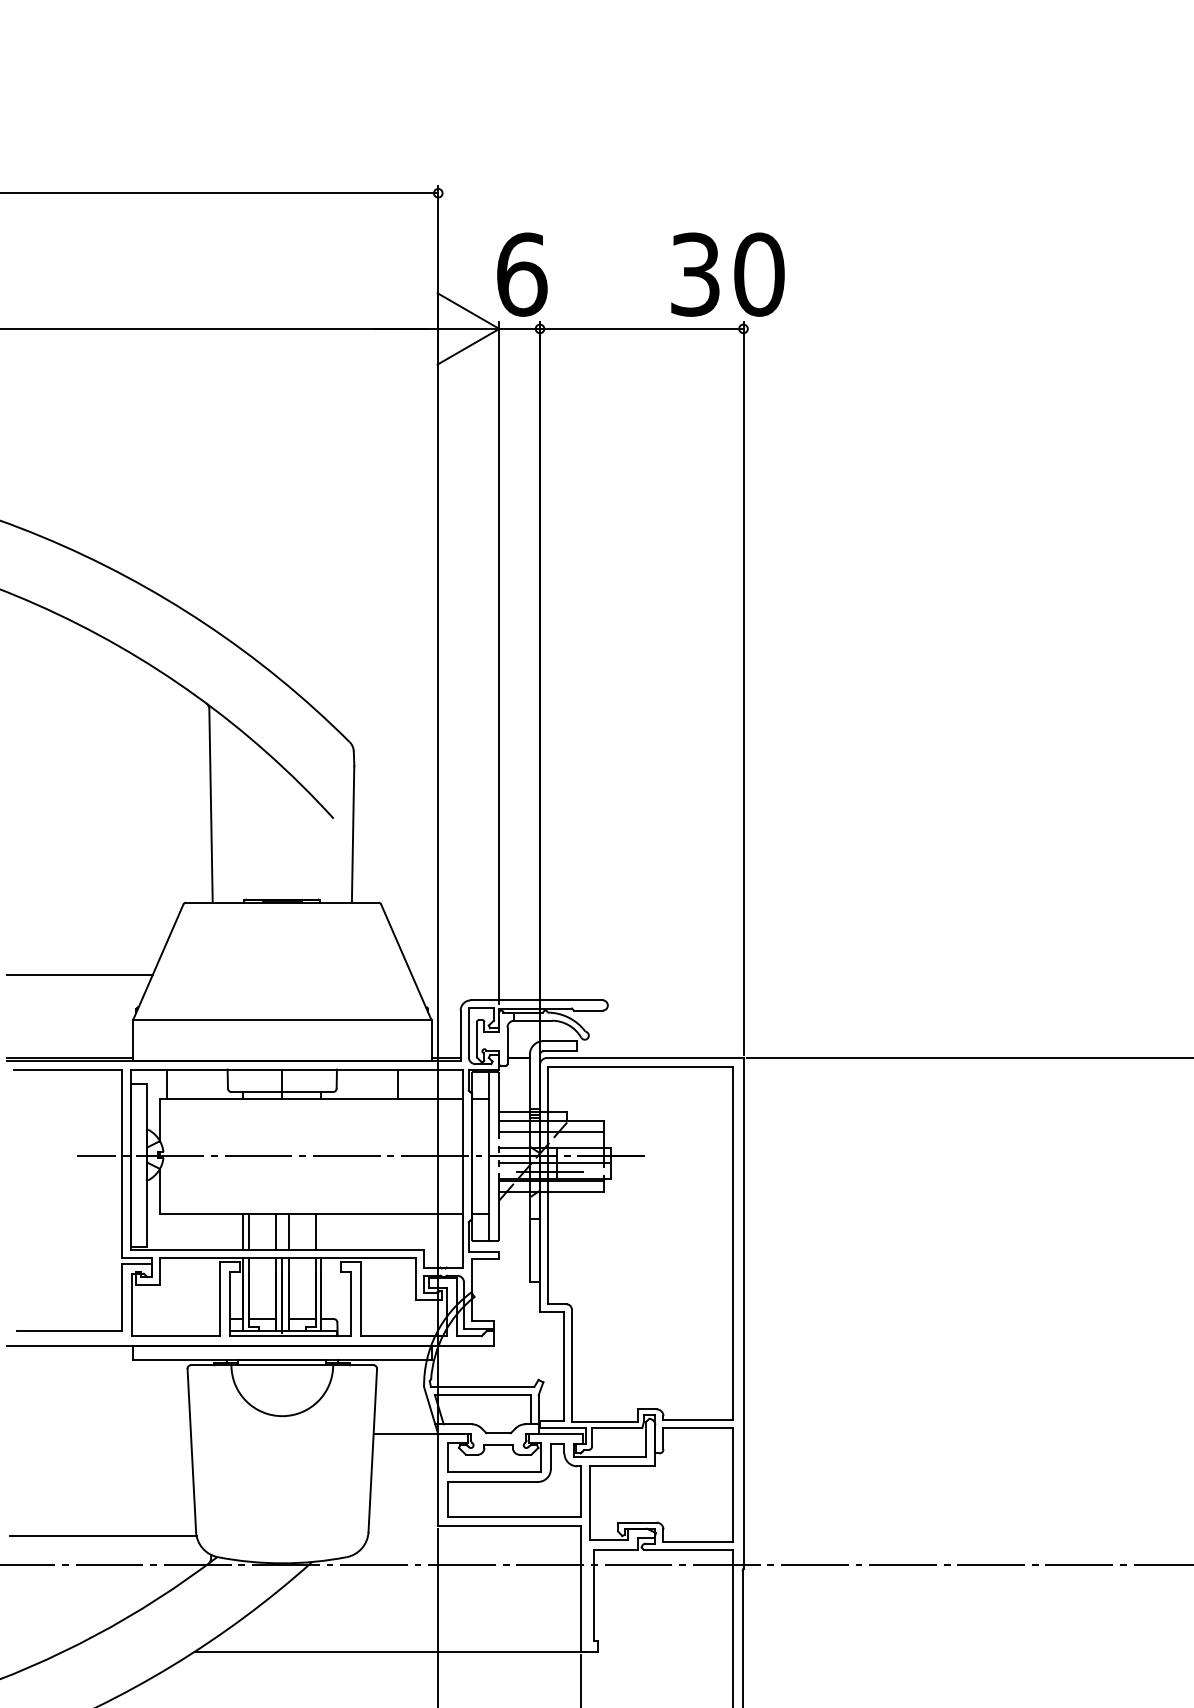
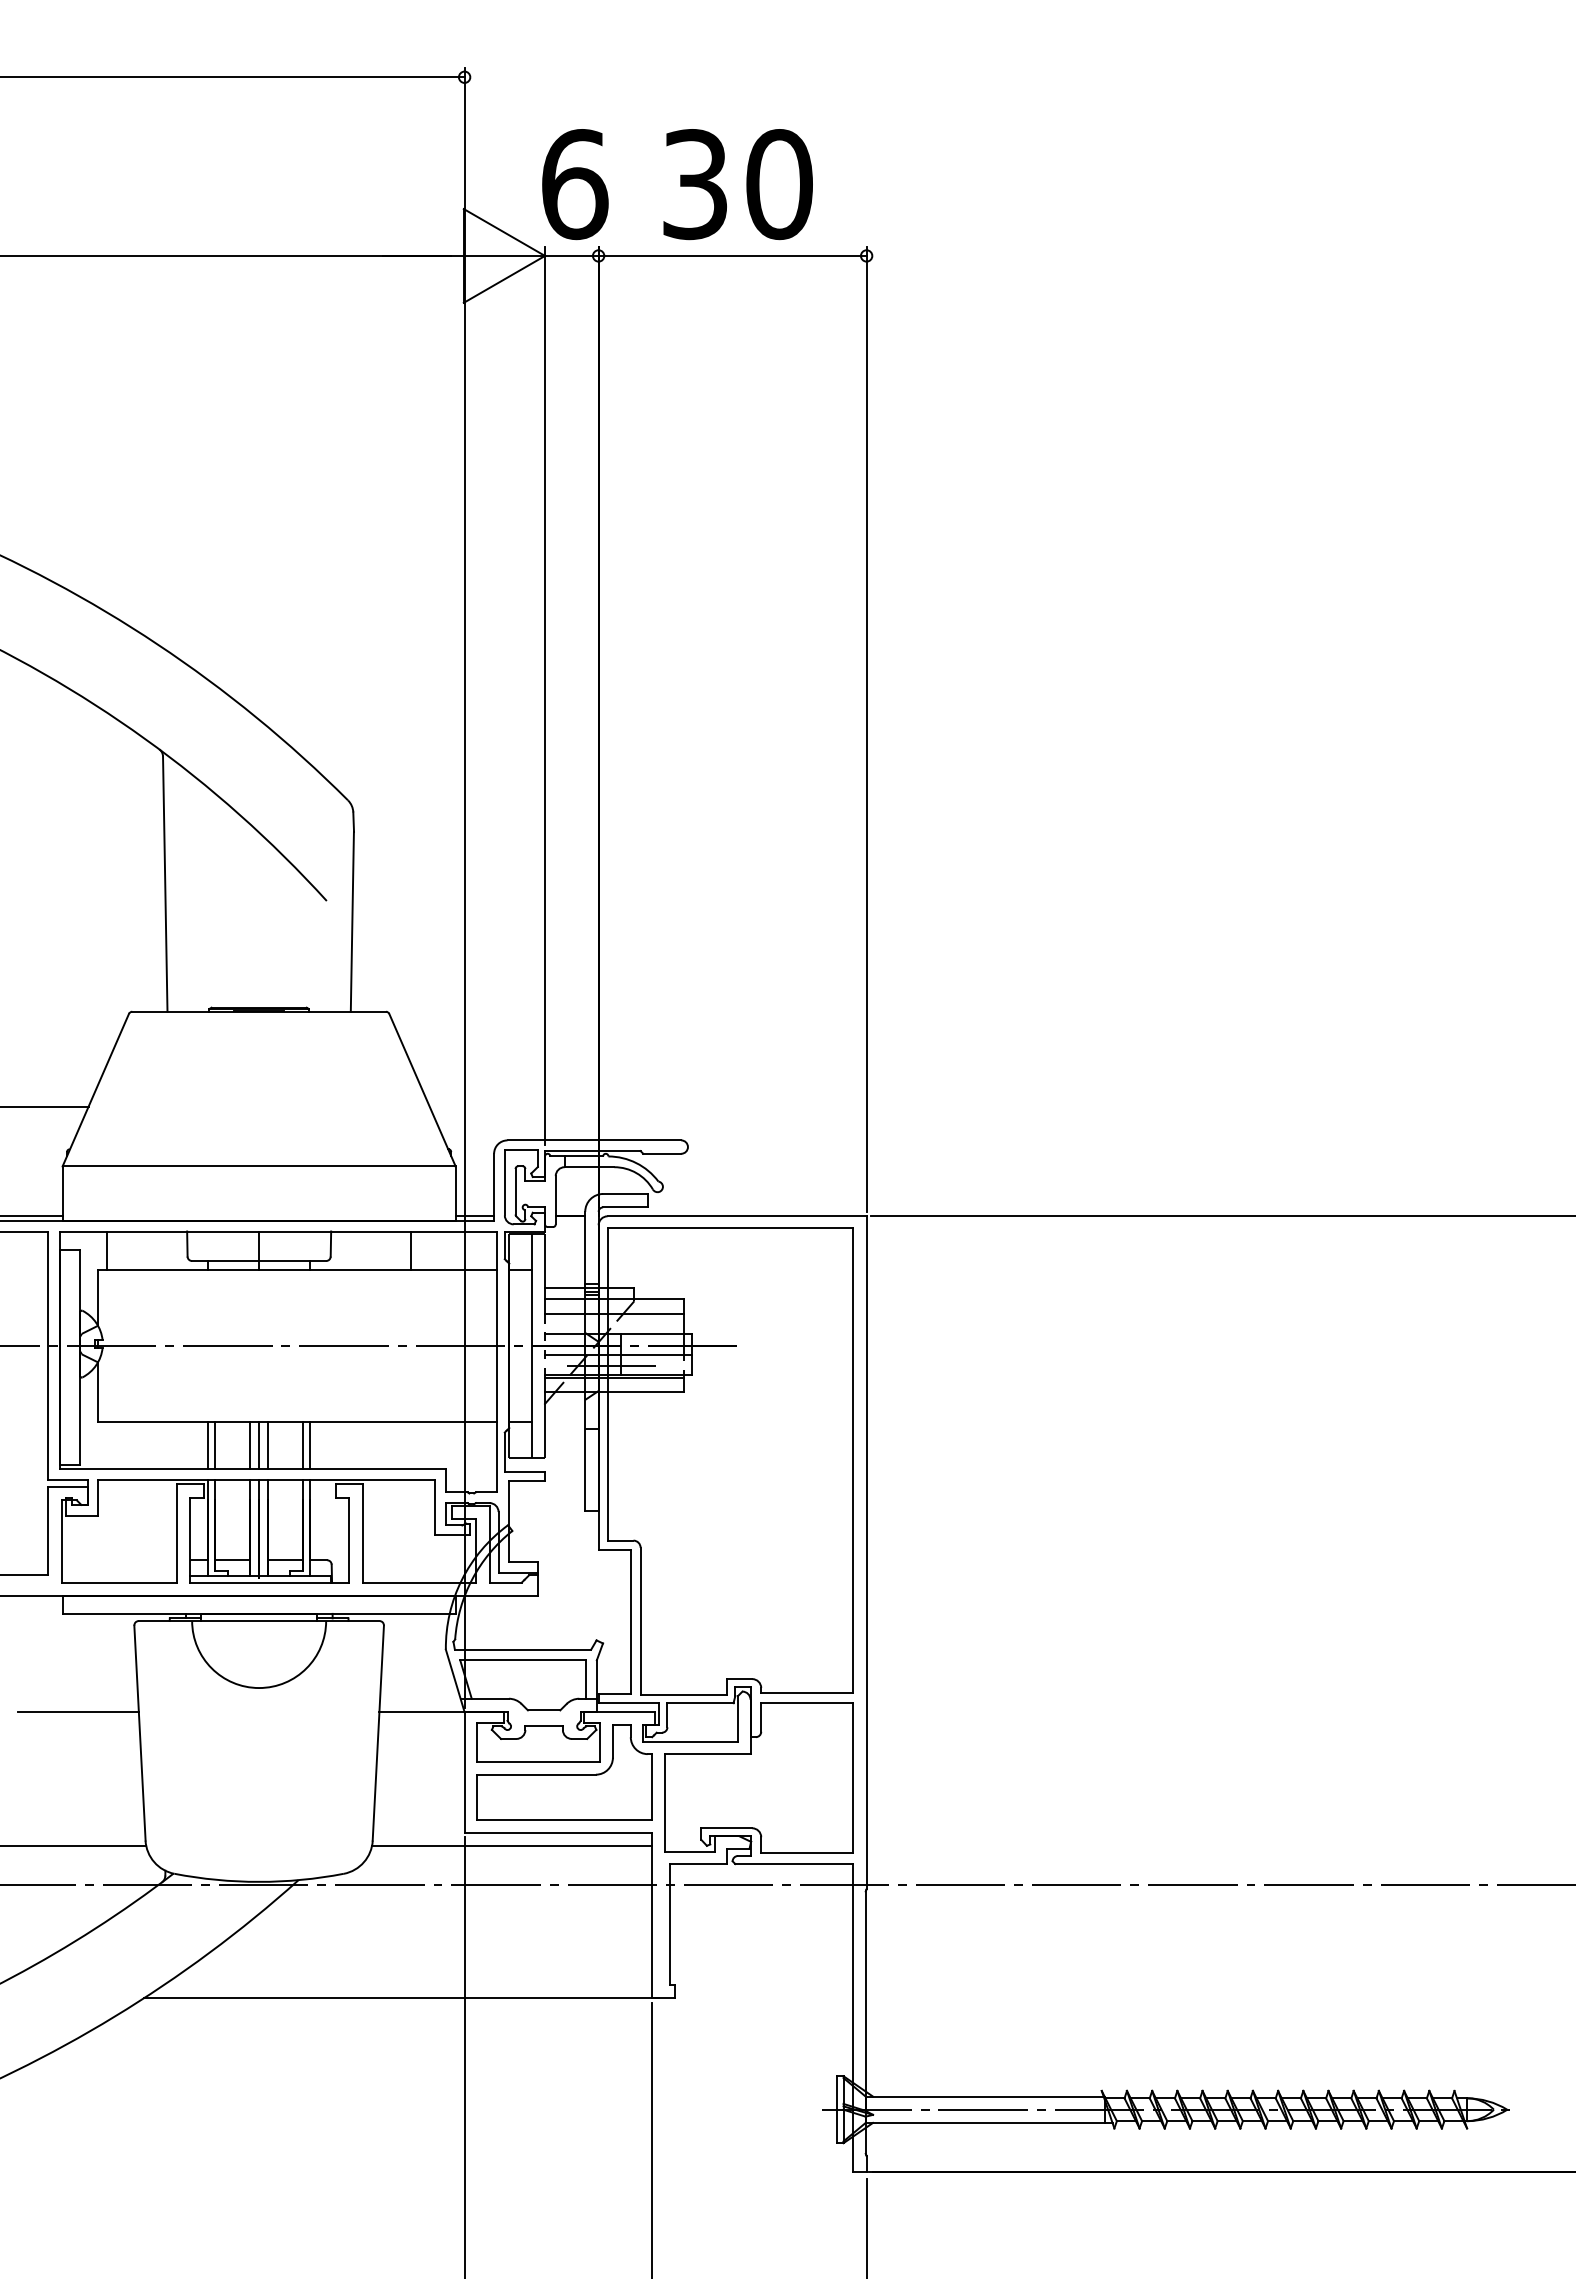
text: (727, 274) -> (737, 184), moved
line: (282, 1232) -> (259, 1445), added
line: (321, 1232) -> (310, 1445), added
line: (145, 1434) -> (78, 1712), added
line: (473, 1536) -> (511, 1846), added

